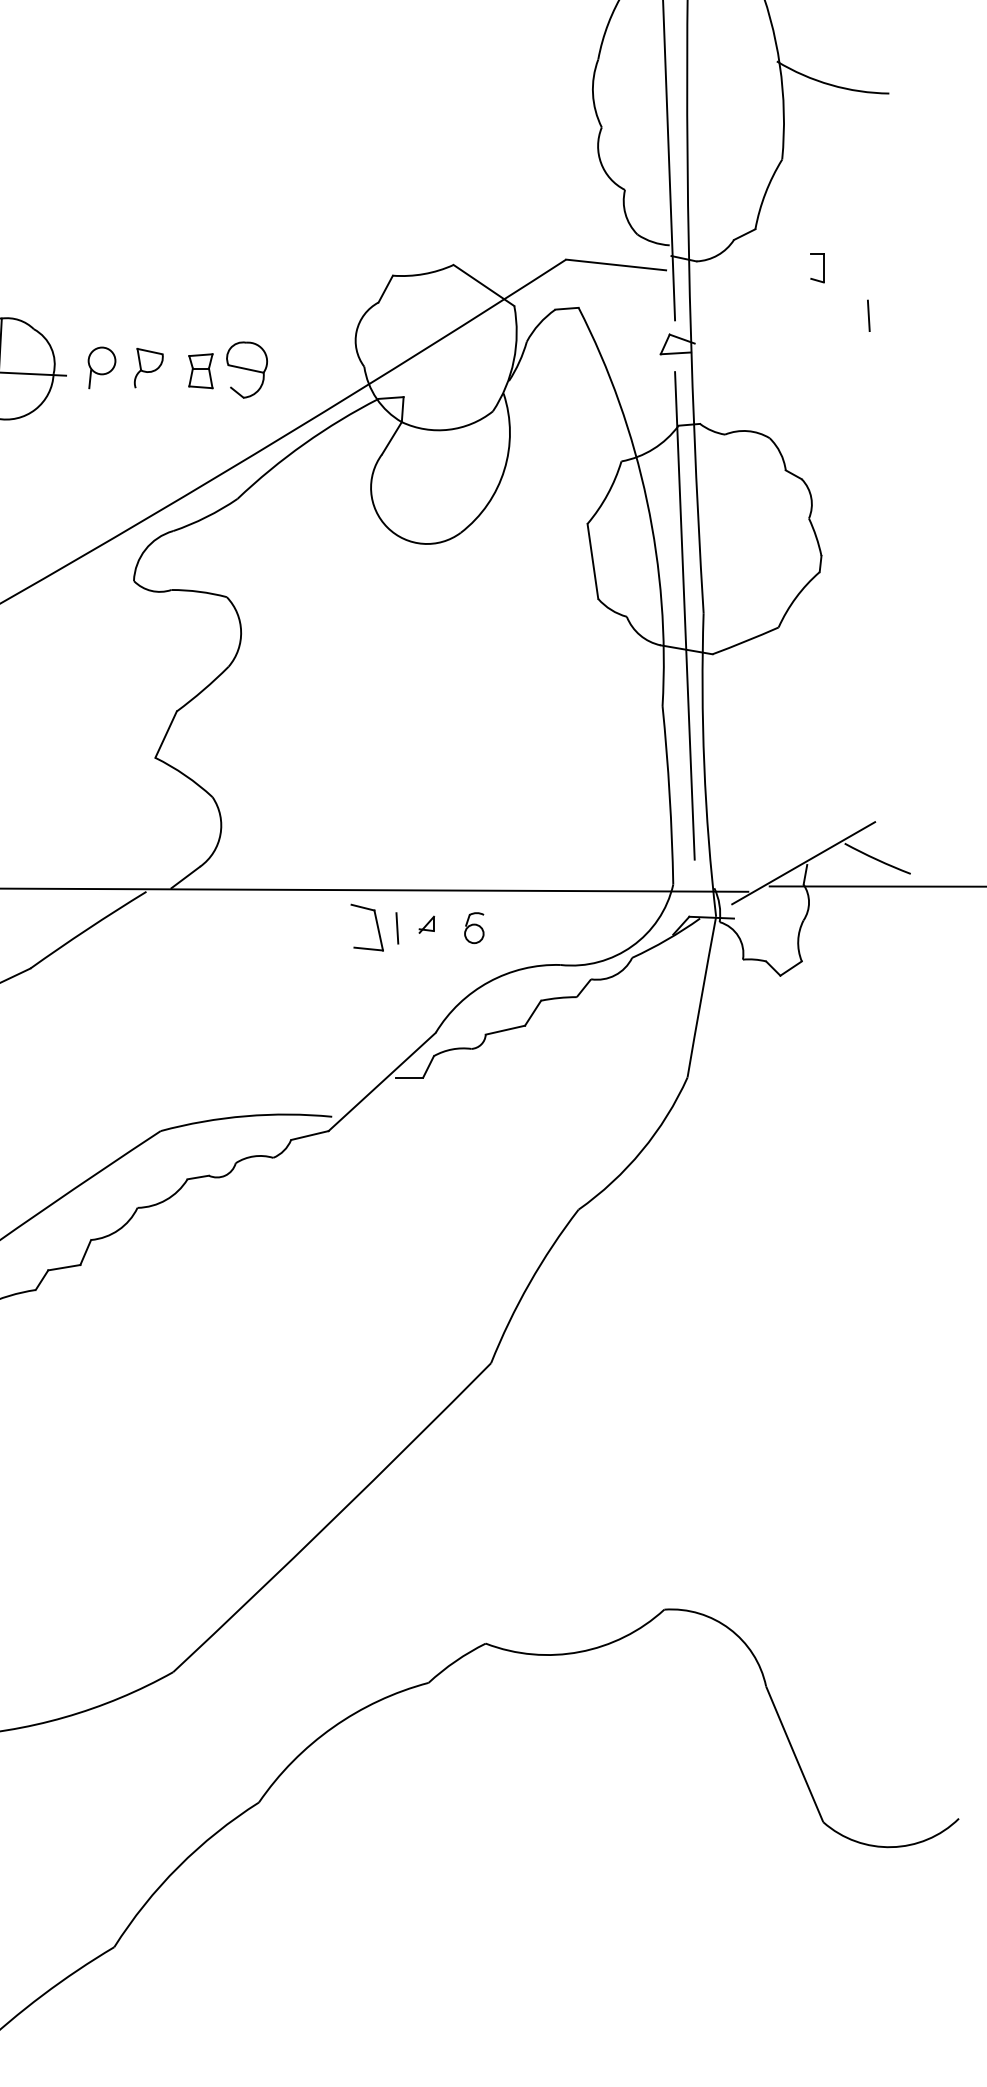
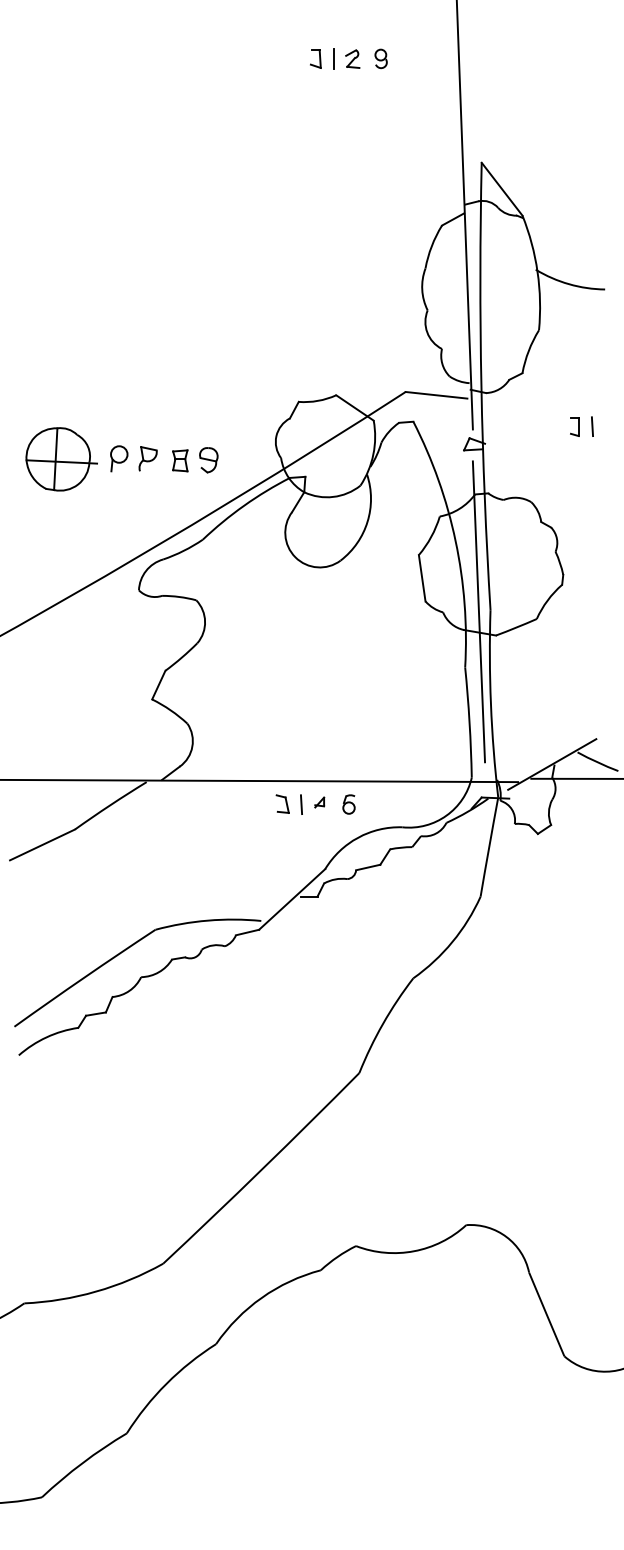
part: (817, 266) -> (574, 426), moved
part: (246, 370) -> (208, 460), size x0.71
part: (366, 926) -> (282, 803), size x0.62

